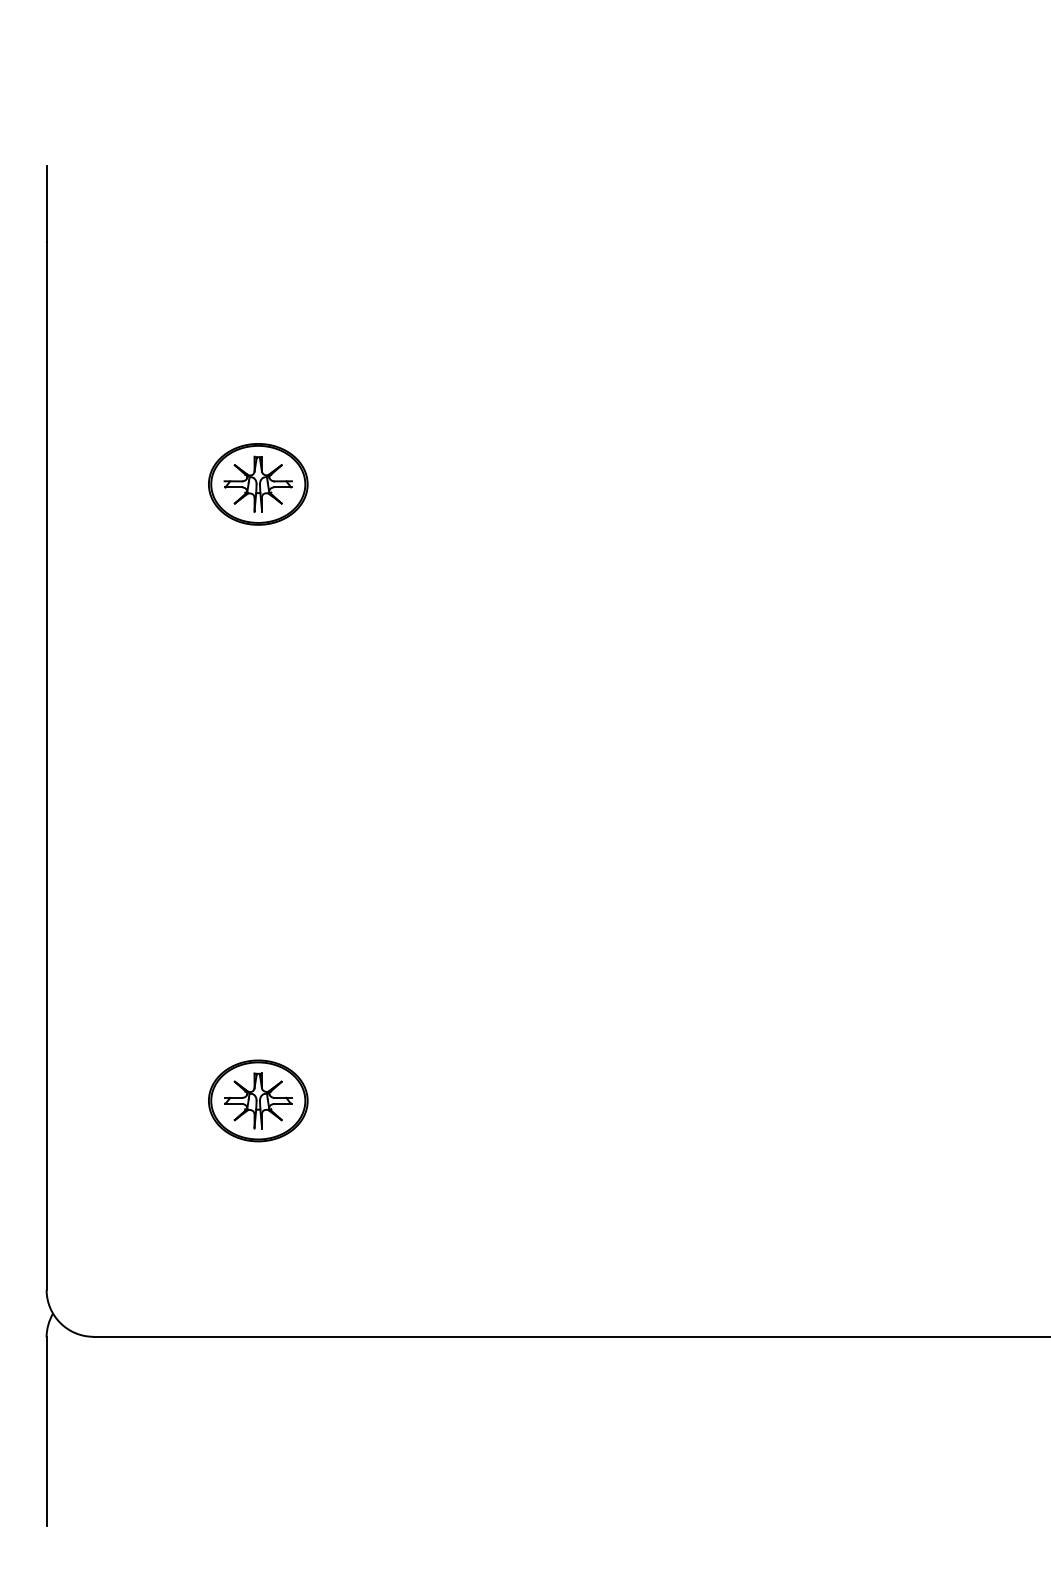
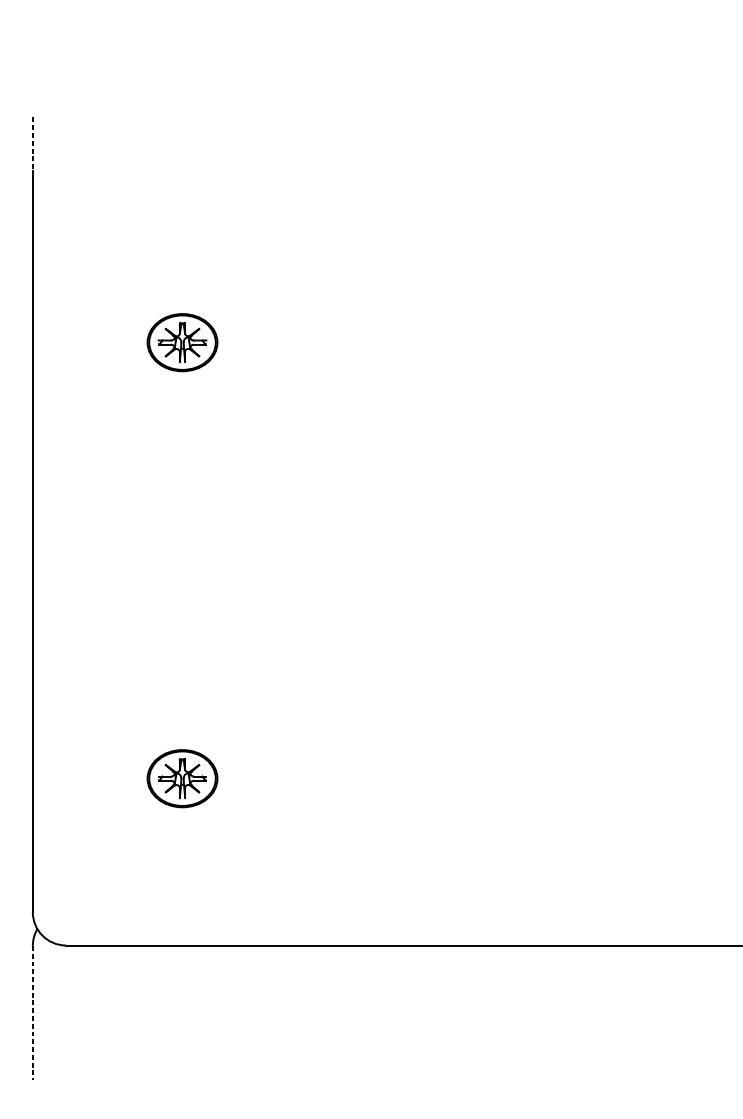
line: (46, 203) -> (32, 144), solid -> dashed
line: (46, 1432) -> (32, 1013), solid -> dashed

